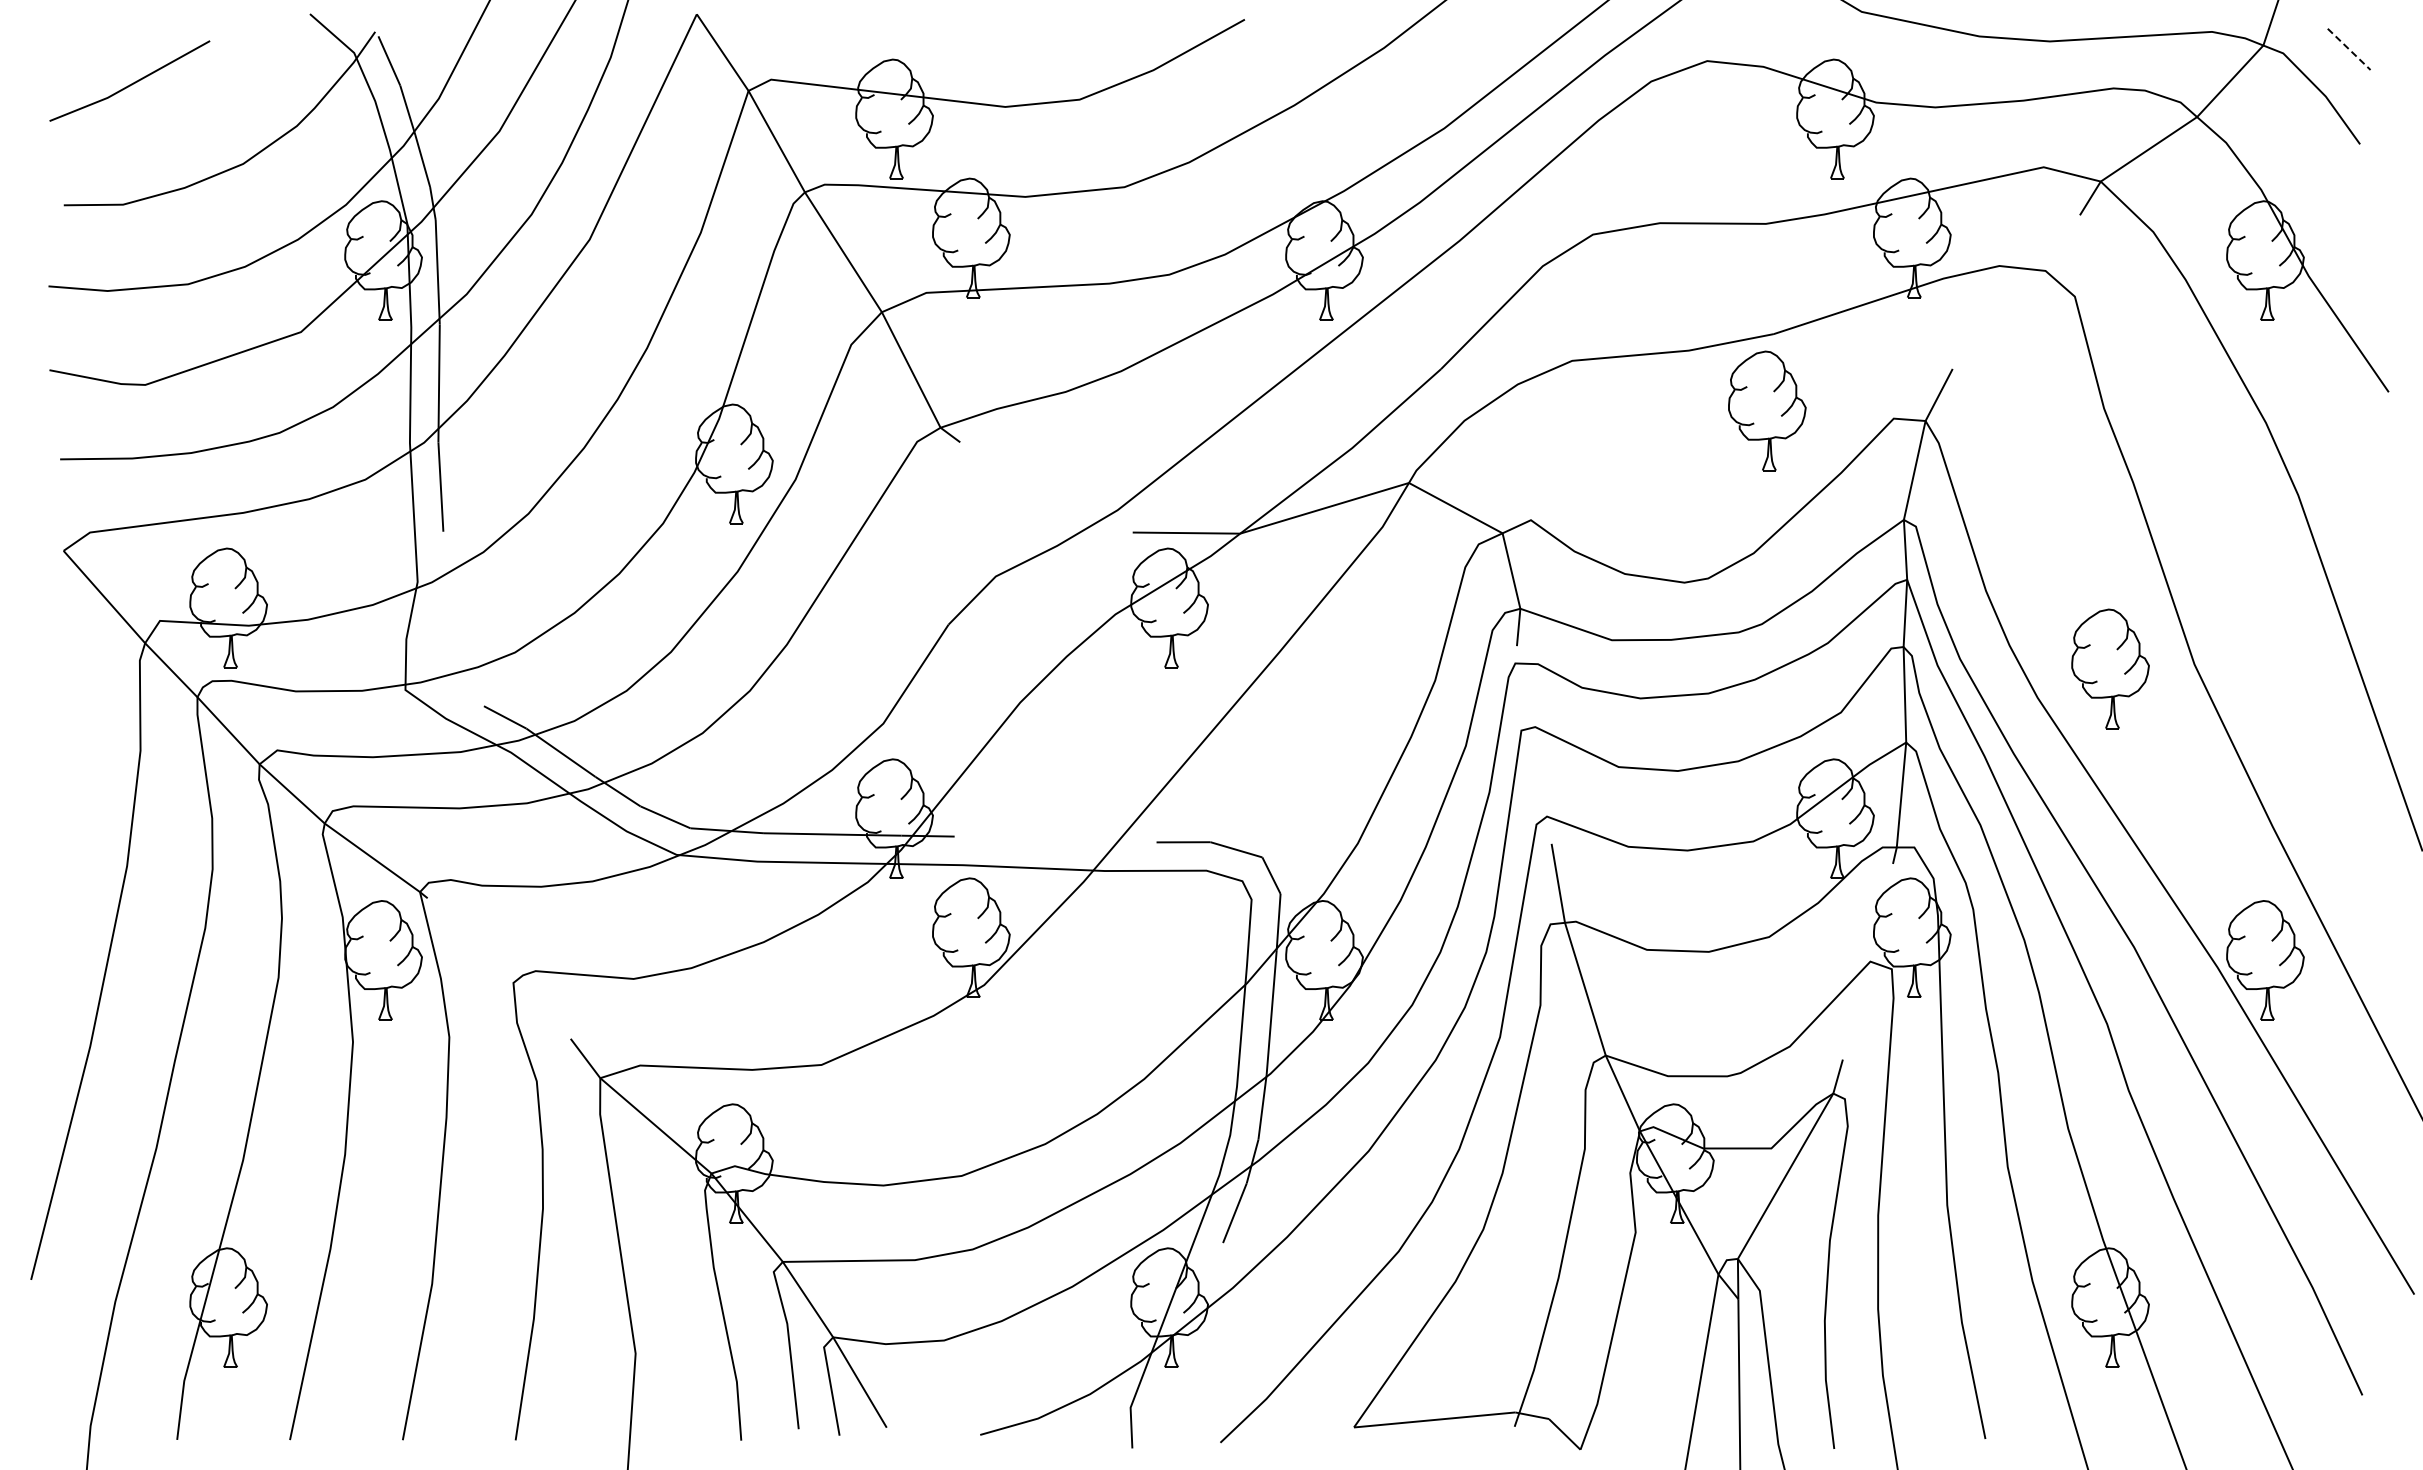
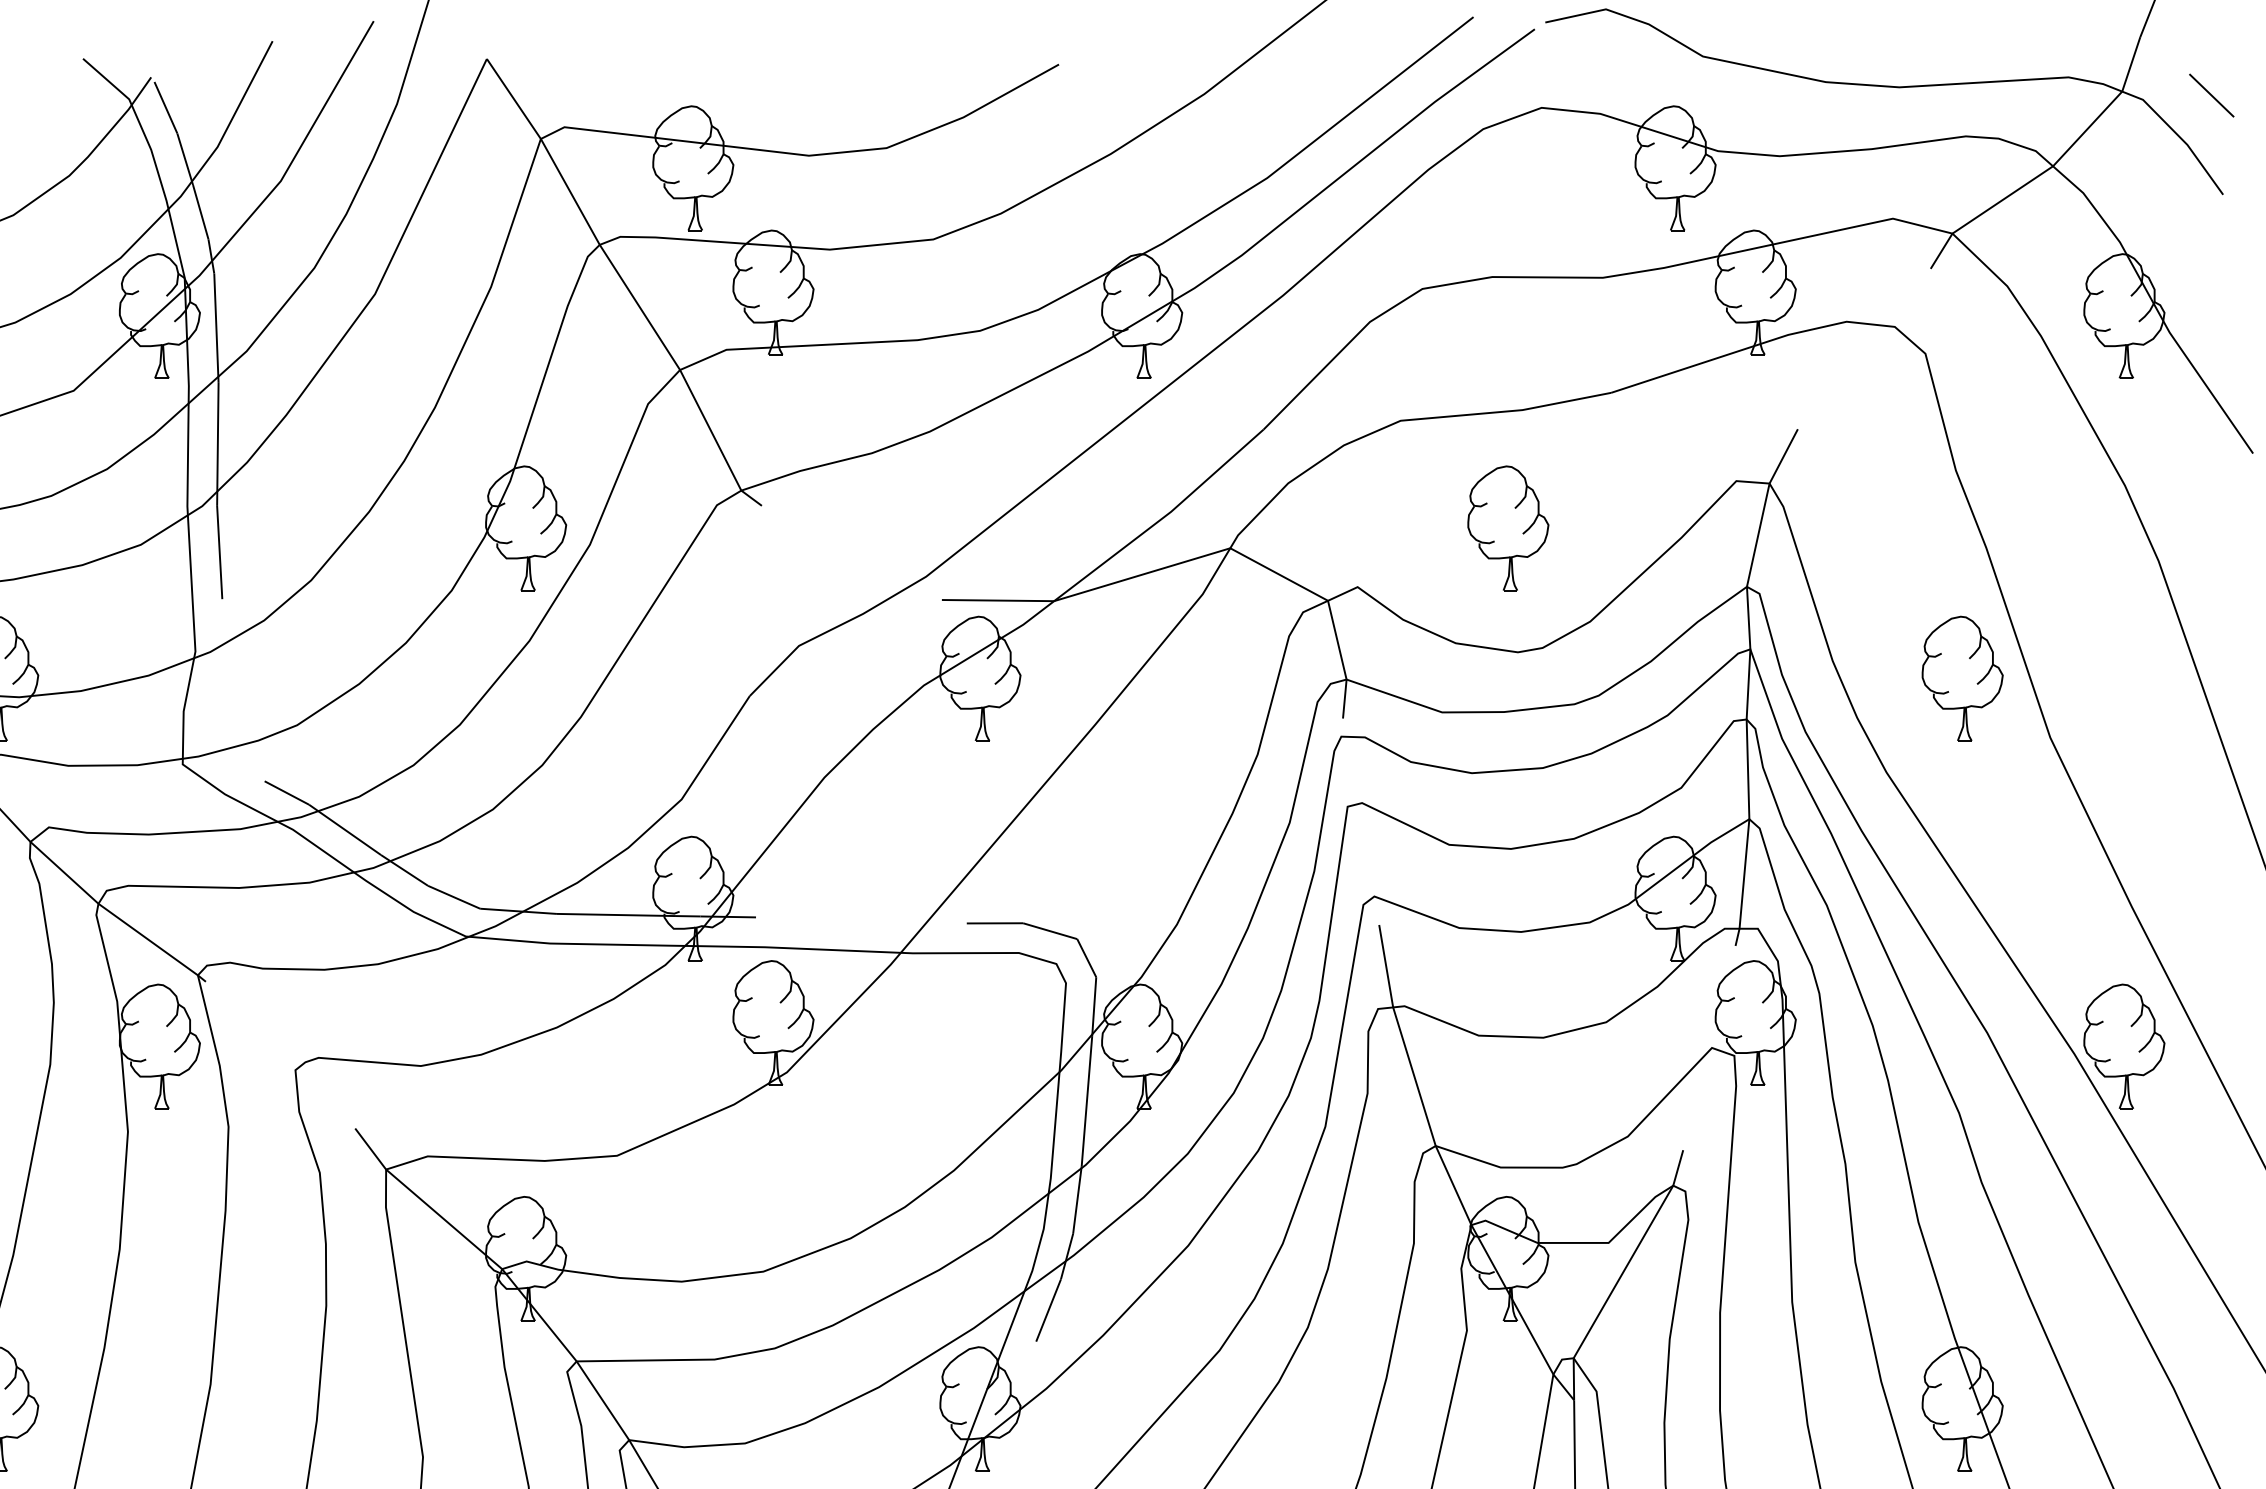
line: (2349, 49) -> (2212, 95), dashed -> solid
part: (1767, 410) -> (1508, 527), moved
part: (2110, 668) -> (1962, 678), moved

